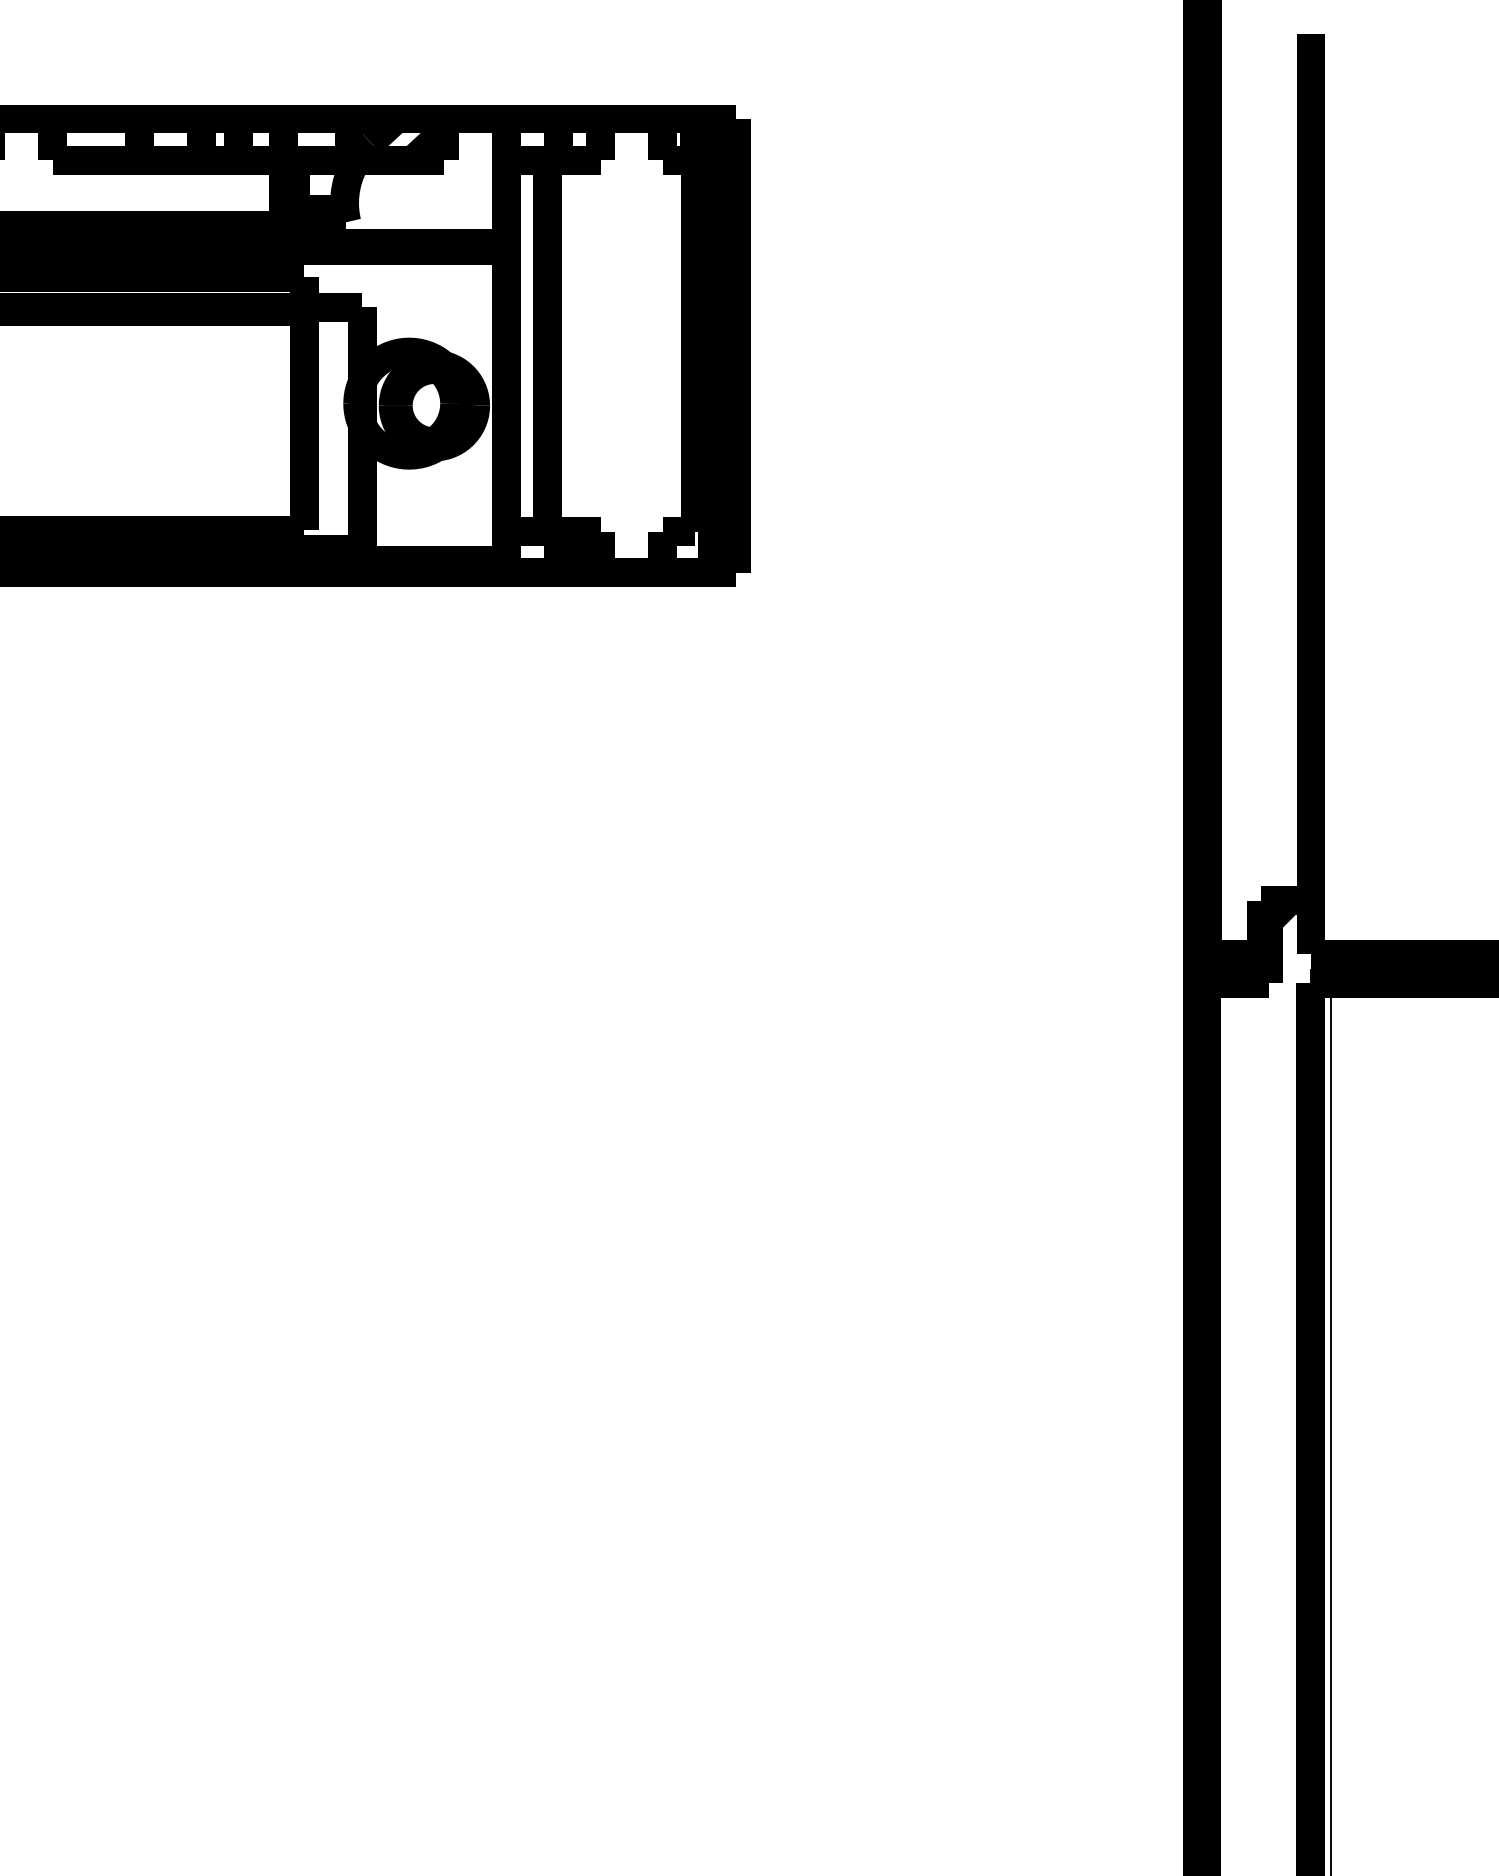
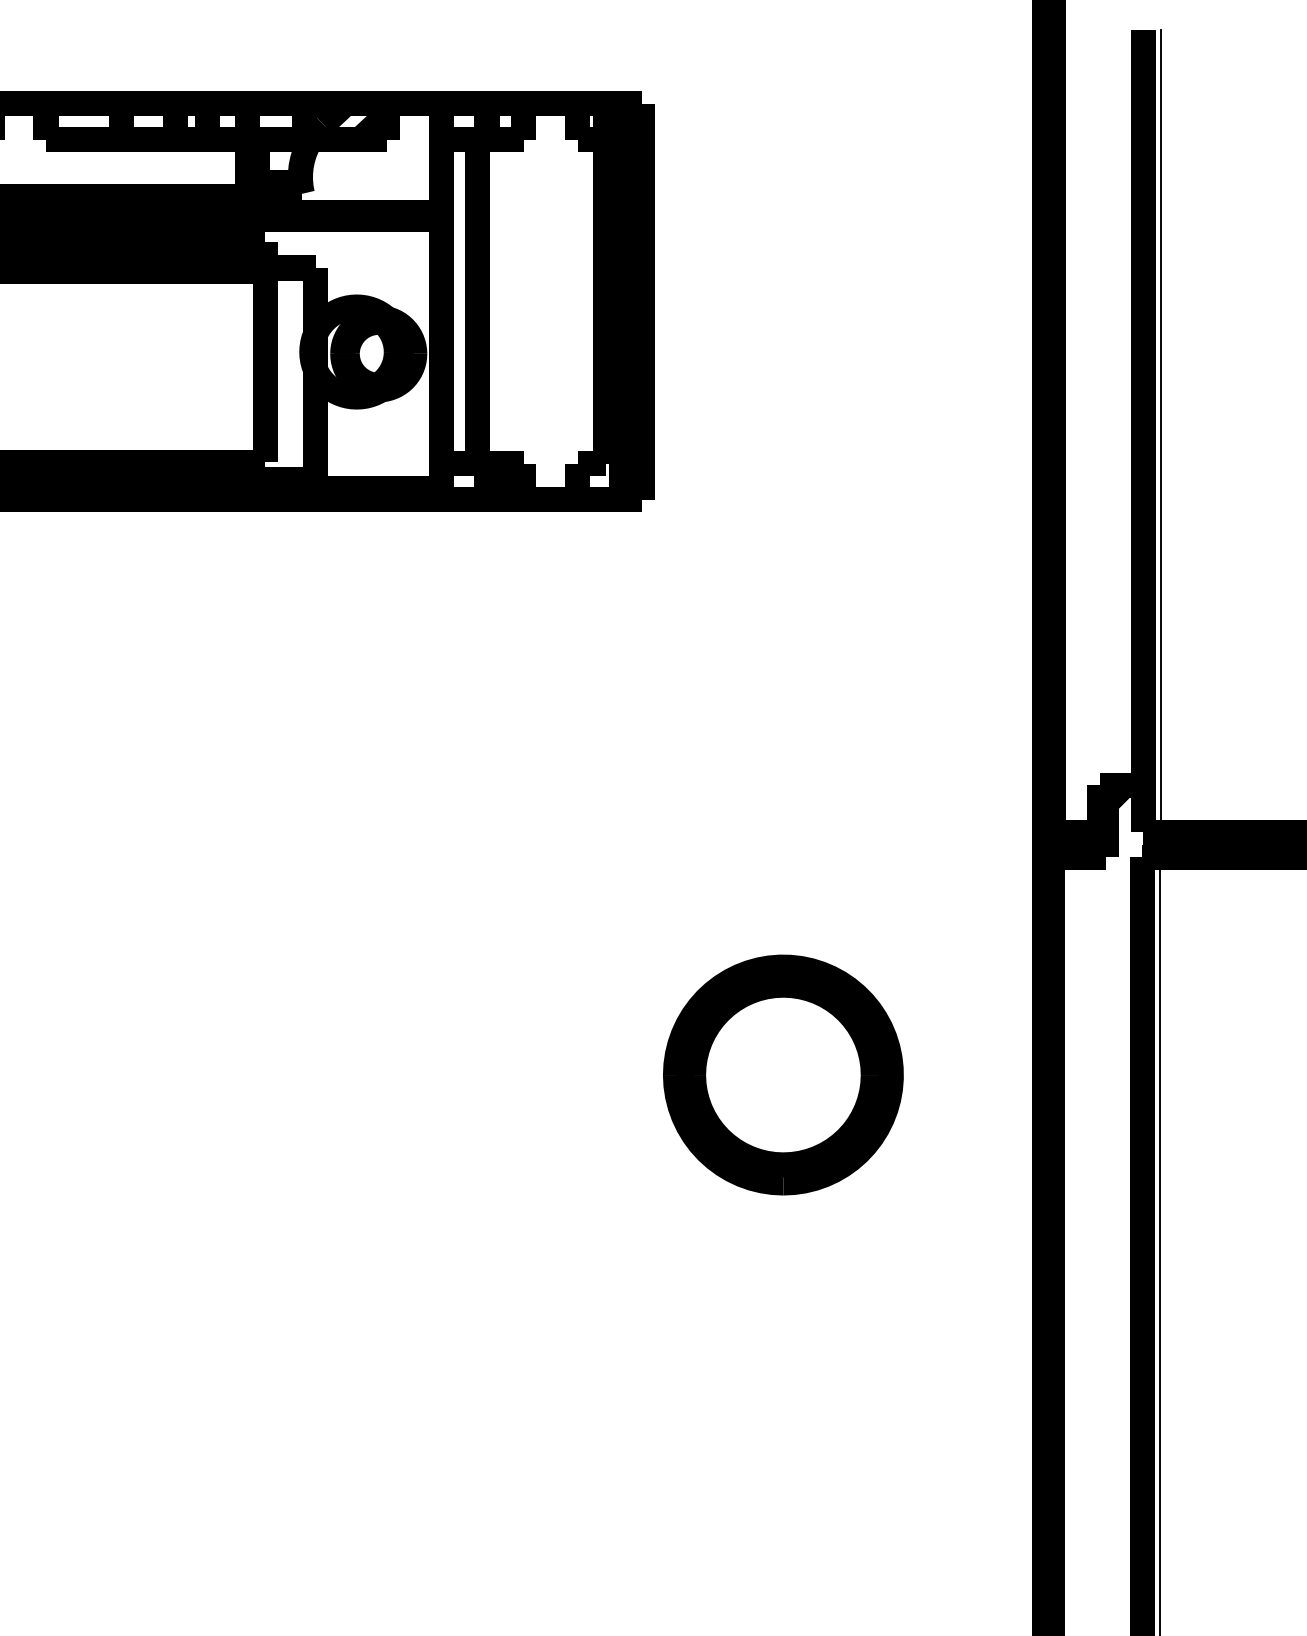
line: (1331, 494) -> (1161, 431), added
part: (898, 1232) -> (783, 1074), added

